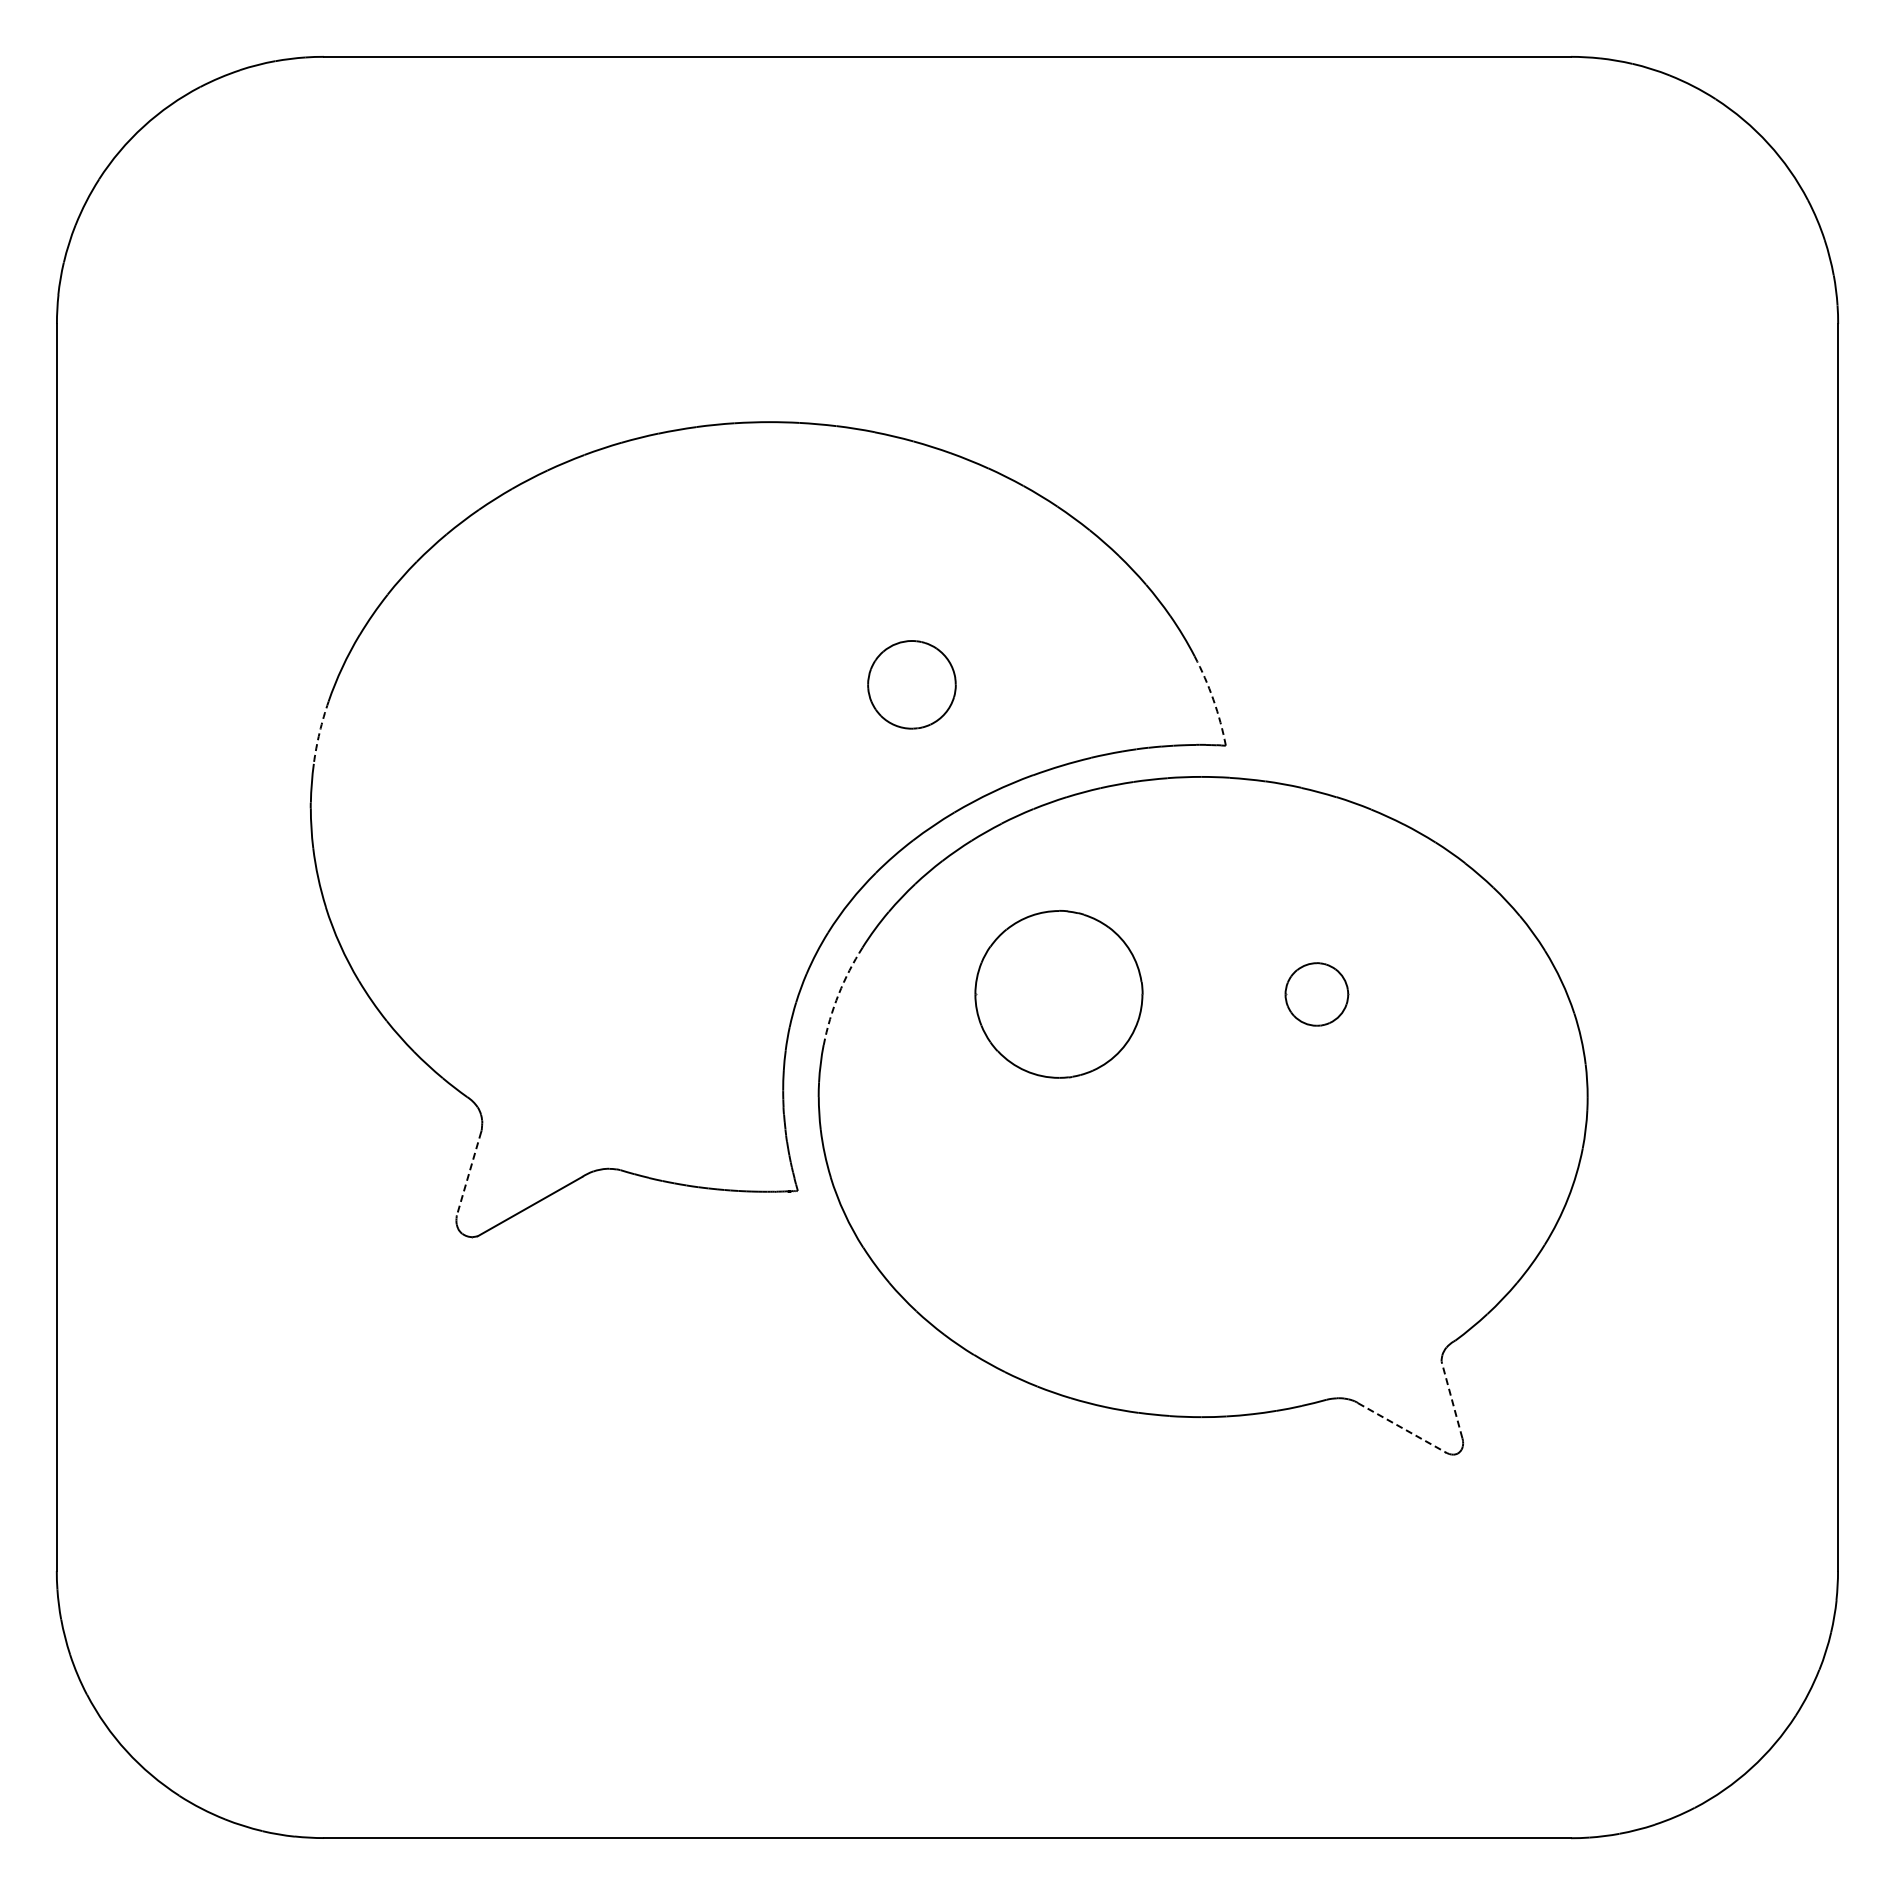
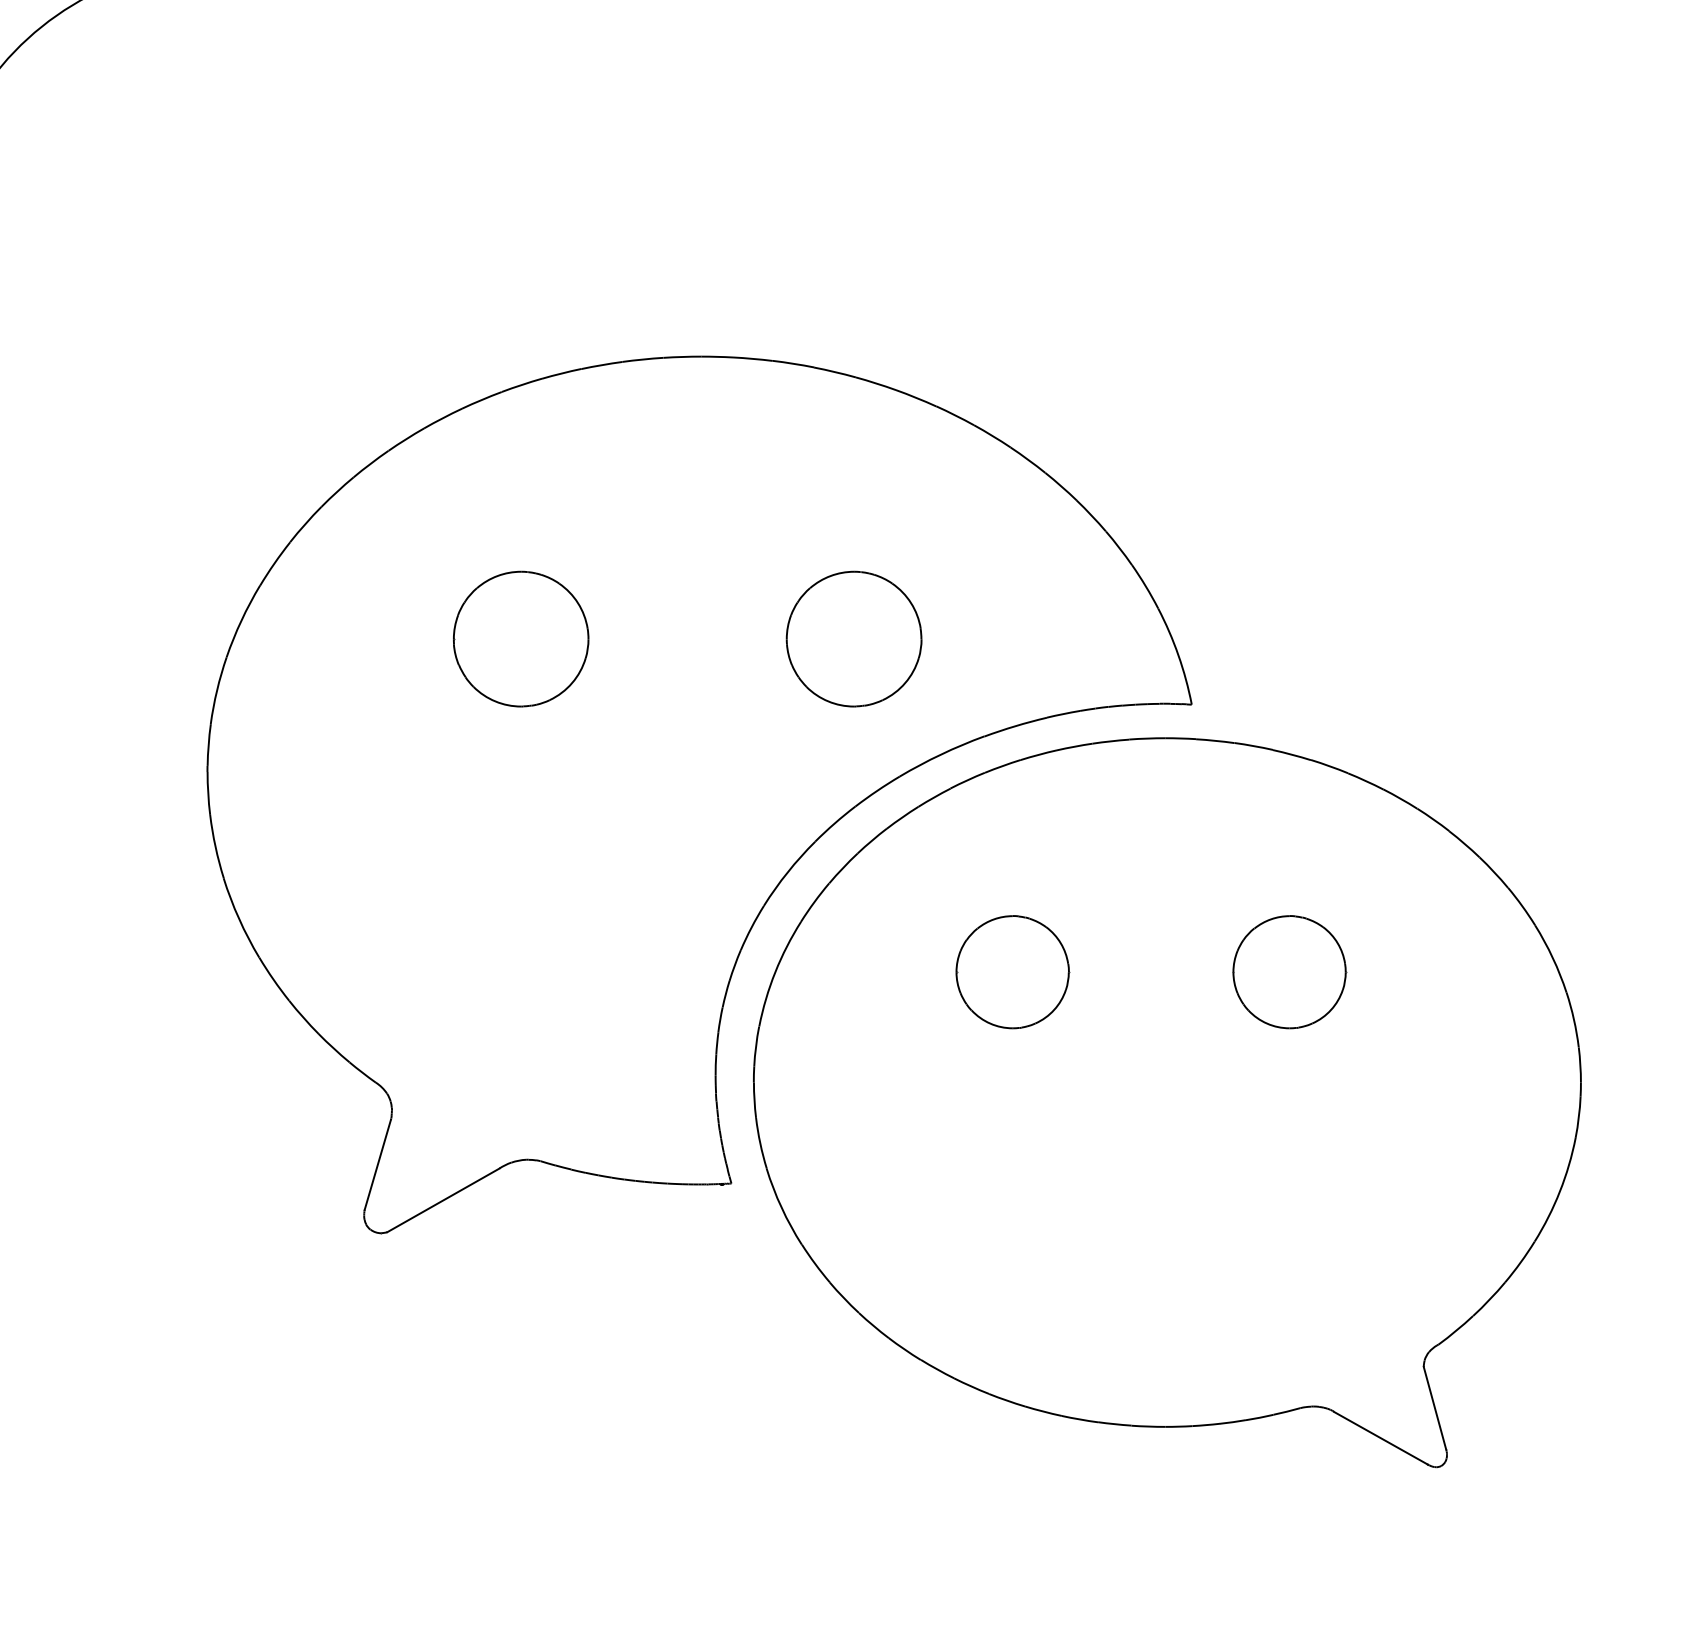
part: (601, 684) -> (520, 638), added
part: (911, 684) -> (853, 638), size x1.43
arc: (1213, 699) -> (1178, 654), dashed -> solid
arc: (319, 732) -> (216, 690), dashed -> solid
arc: (838, 994) -> (775, 972), dashed -> solid
part: (1059, 994) -> (1012, 972), size x0.62
part: (1316, 994) -> (1289, 972), size x1.67
line: (468, 1174) -> (377, 1165), dashed -> solid
line: (1451, 1399) -> (1434, 1407), dashed -> solid
line: (1401, 1427) -> (1380, 1438), dashed -> solid

